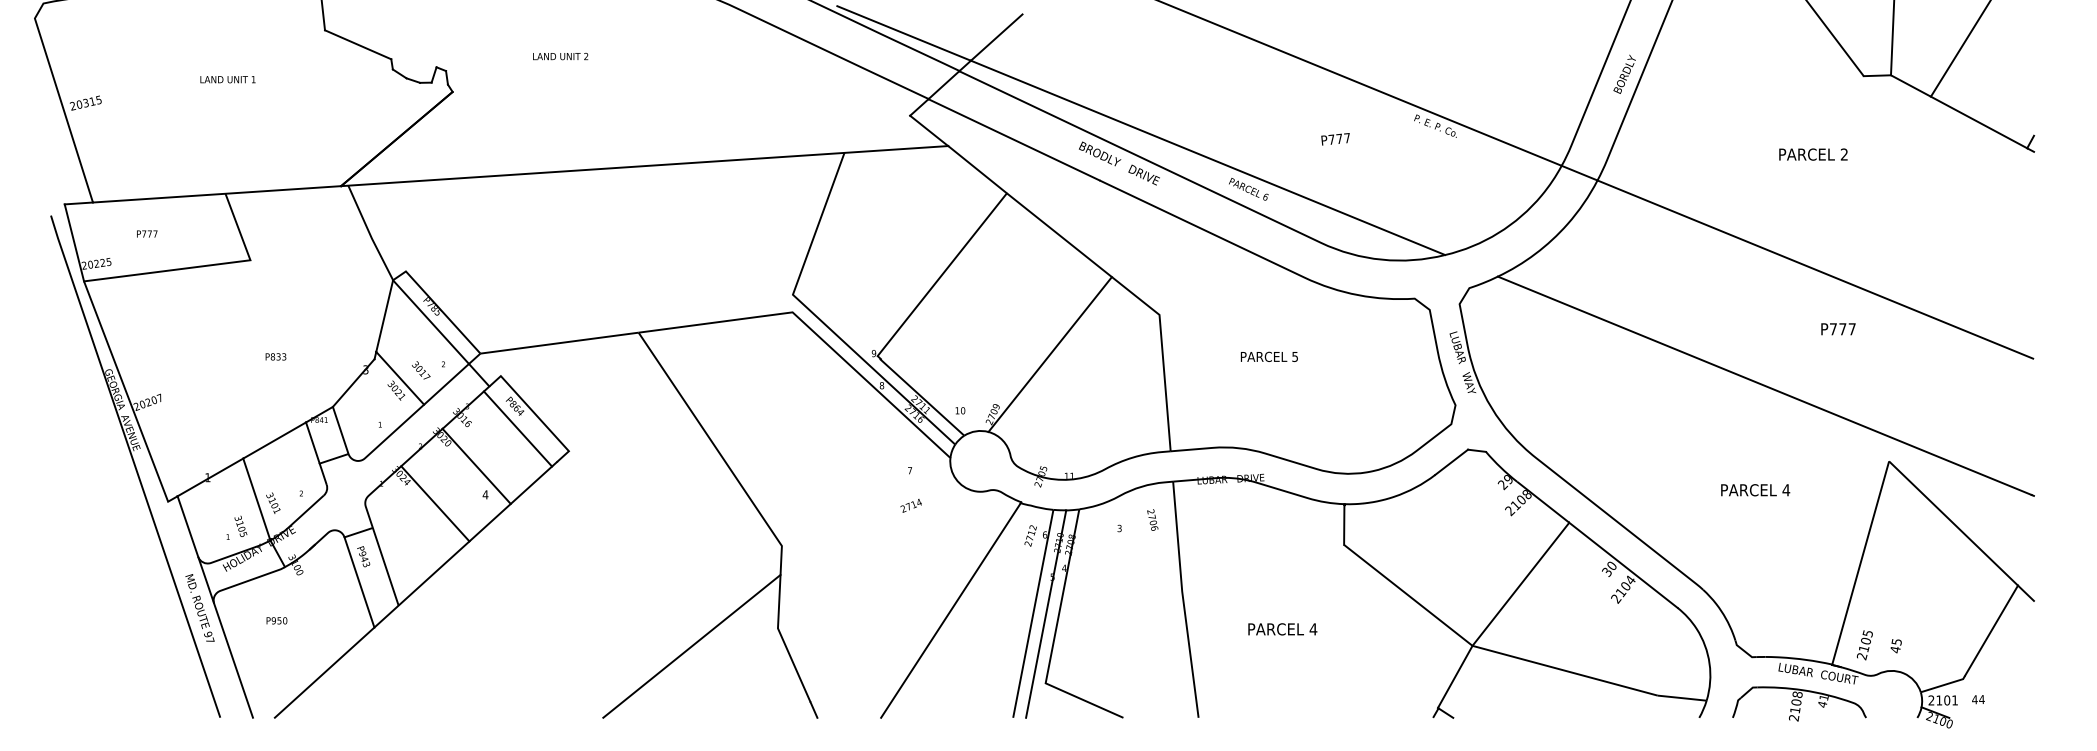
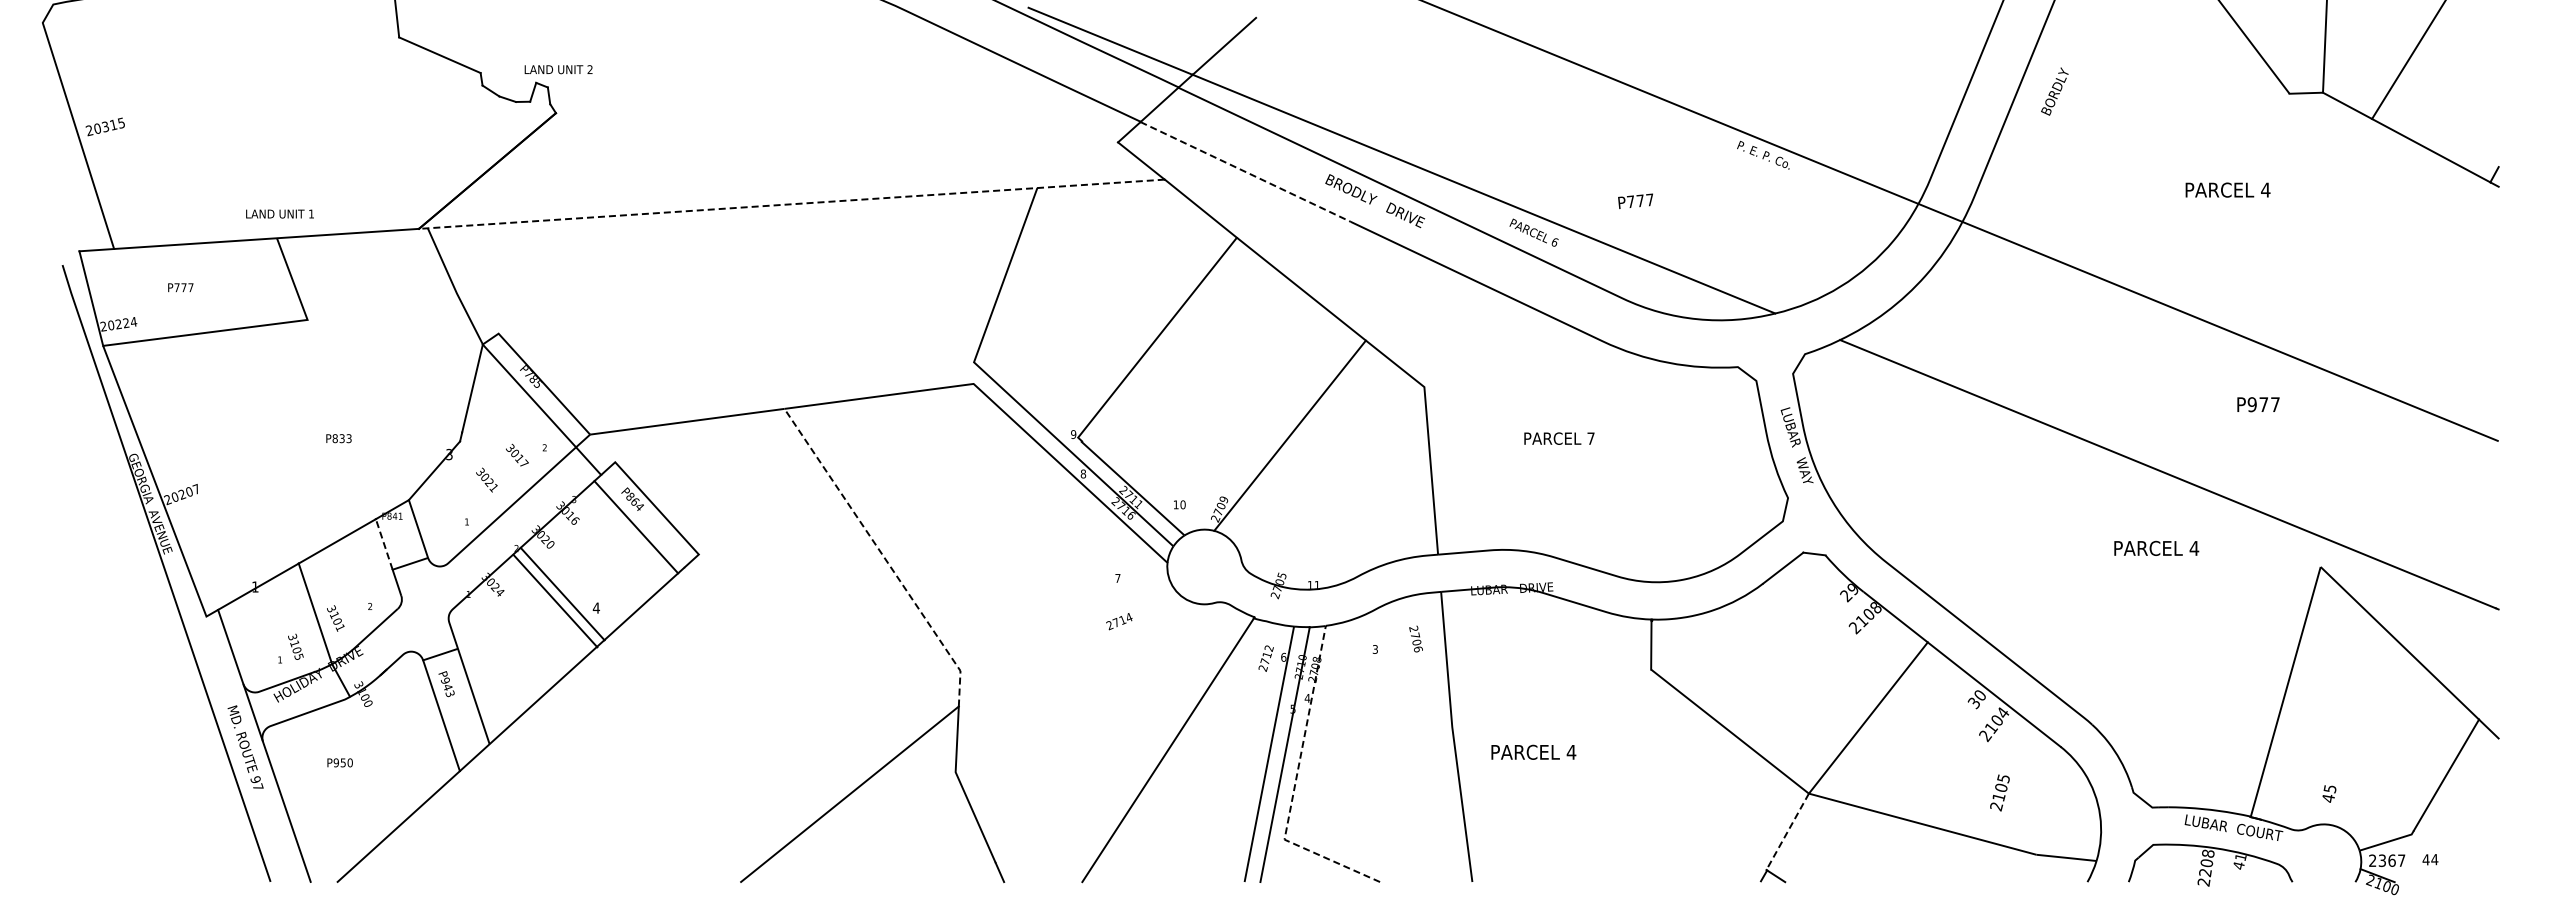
text: (560, 56) -> (558, 69), moved
text: (1624, 74) -> (2054, 91), moved
text: (227, 79) -> (279, 213), moved
text: (1335, 138) -> (1635, 200), moved
line: (1014, 140) -> (1246, 172), solid -> dashed
text: (1844, 154) -> (2265, 189), 2 -> 4
line: (644, 166) -> (791, 204), solid -> dashed
text: (108, 262) -> (133, 322), 20225 -> 20224
text: (1832, 329) -> (2251, 404), P777 -> P977
text: (1294, 356) -> (1590, 438), 5 -> 7
line: (400, 377) -> (491, 464), removed
line: (313, 443) -> (384, 544), solid -> dashed
line: (718, 451) -> (882, 554), solid -> dashed
line: (476, 465) -> (555, 600), moved
text: (1755, 489) -> (2156, 547), moved
line: (435, 503) -> (562, 593), moved
text: (1282, 628) -> (1533, 751), moved
line: (1054, 638) -> (1295, 784), solid -> dashed
text: (1864, 644) -> (1999, 792), moved
line: (1455, 676) -> (1787, 831), solid -> dashed
text: (1946, 700) -> (2391, 860), 2101 -> 2367
text: (1795, 710) -> (2205, 873), 2108 -> 2208

